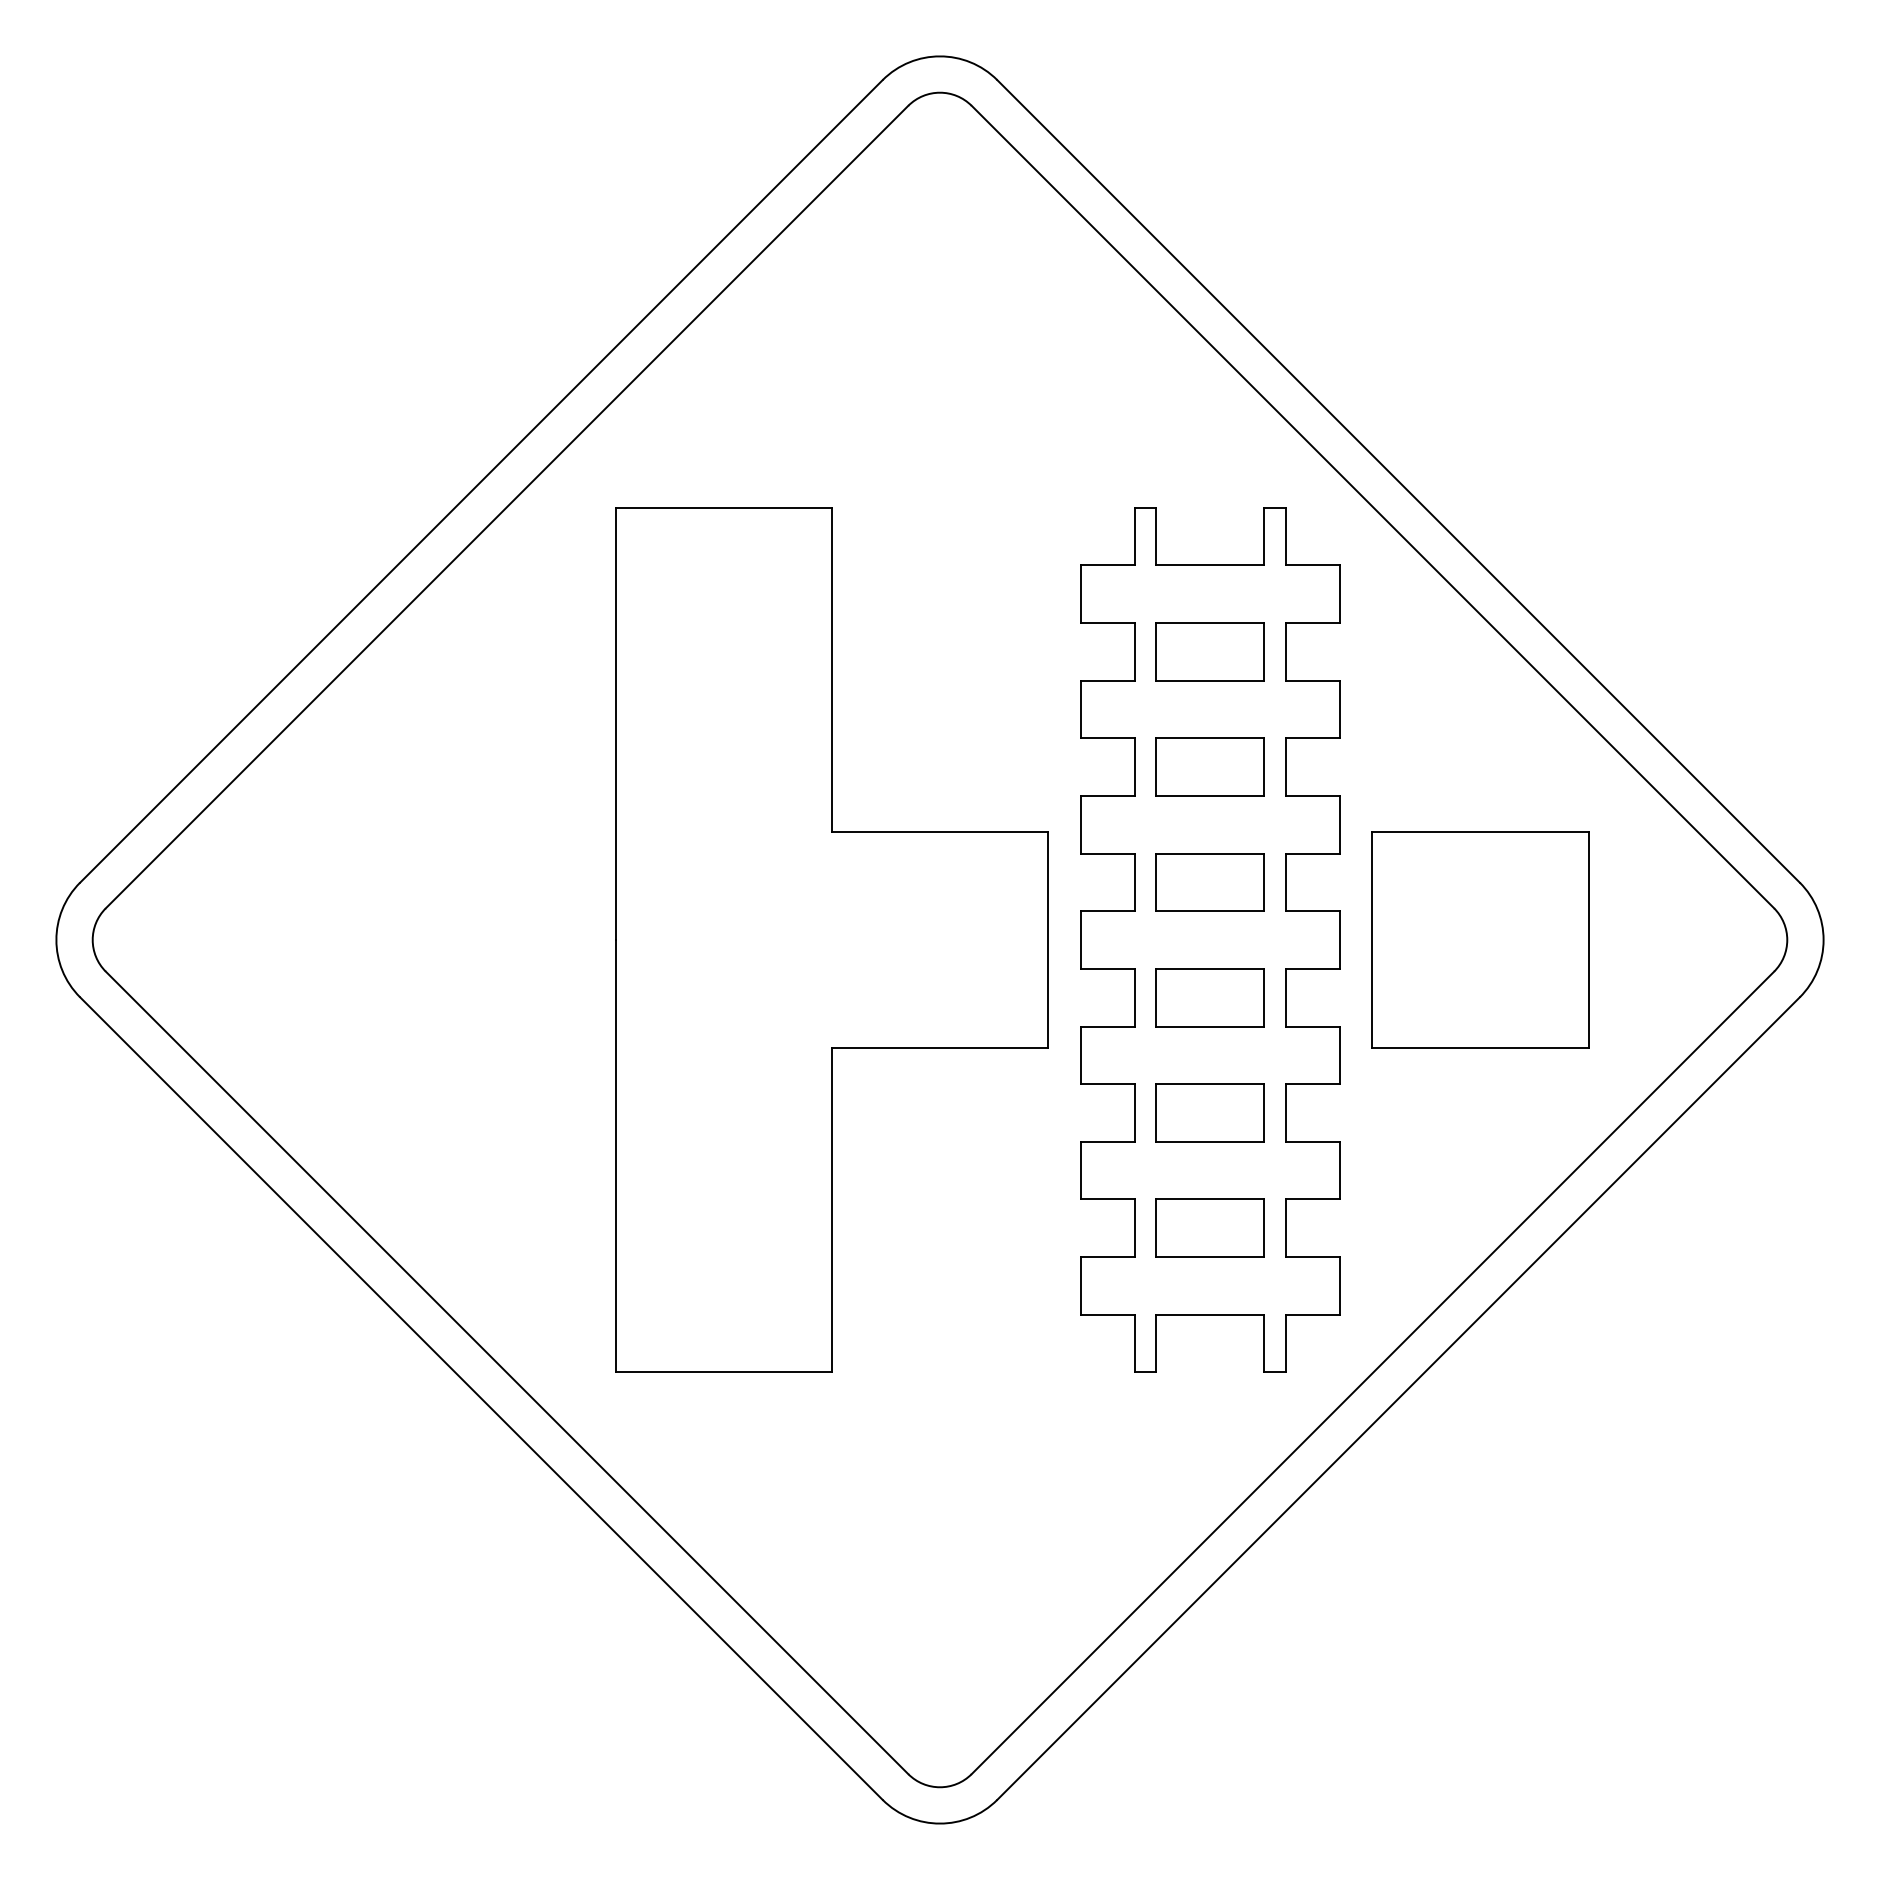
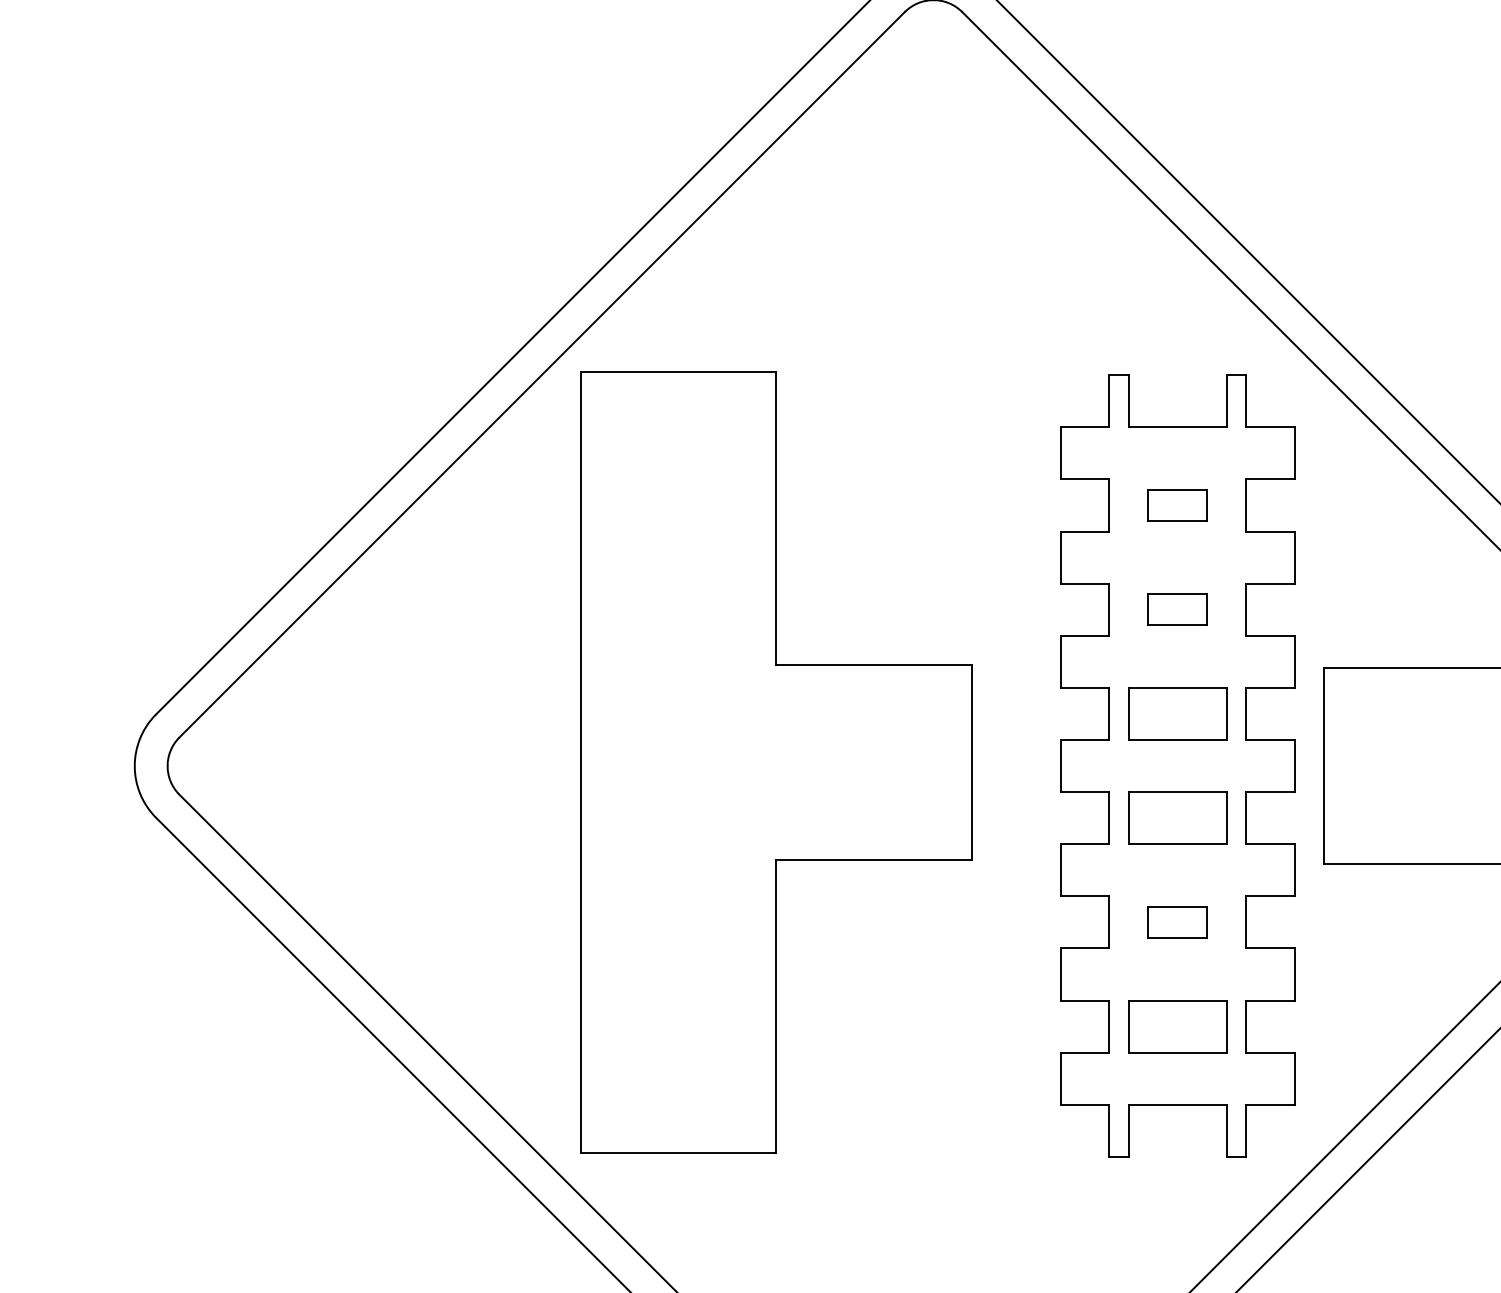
part: (1209, 651) -> (1177, 505), size x0.6
part: (1209, 766) -> (1177, 609), size x0.6
part: (831, 939) -> (775, 762), moved
part: (1209, 1112) -> (1177, 922), size x0.6

